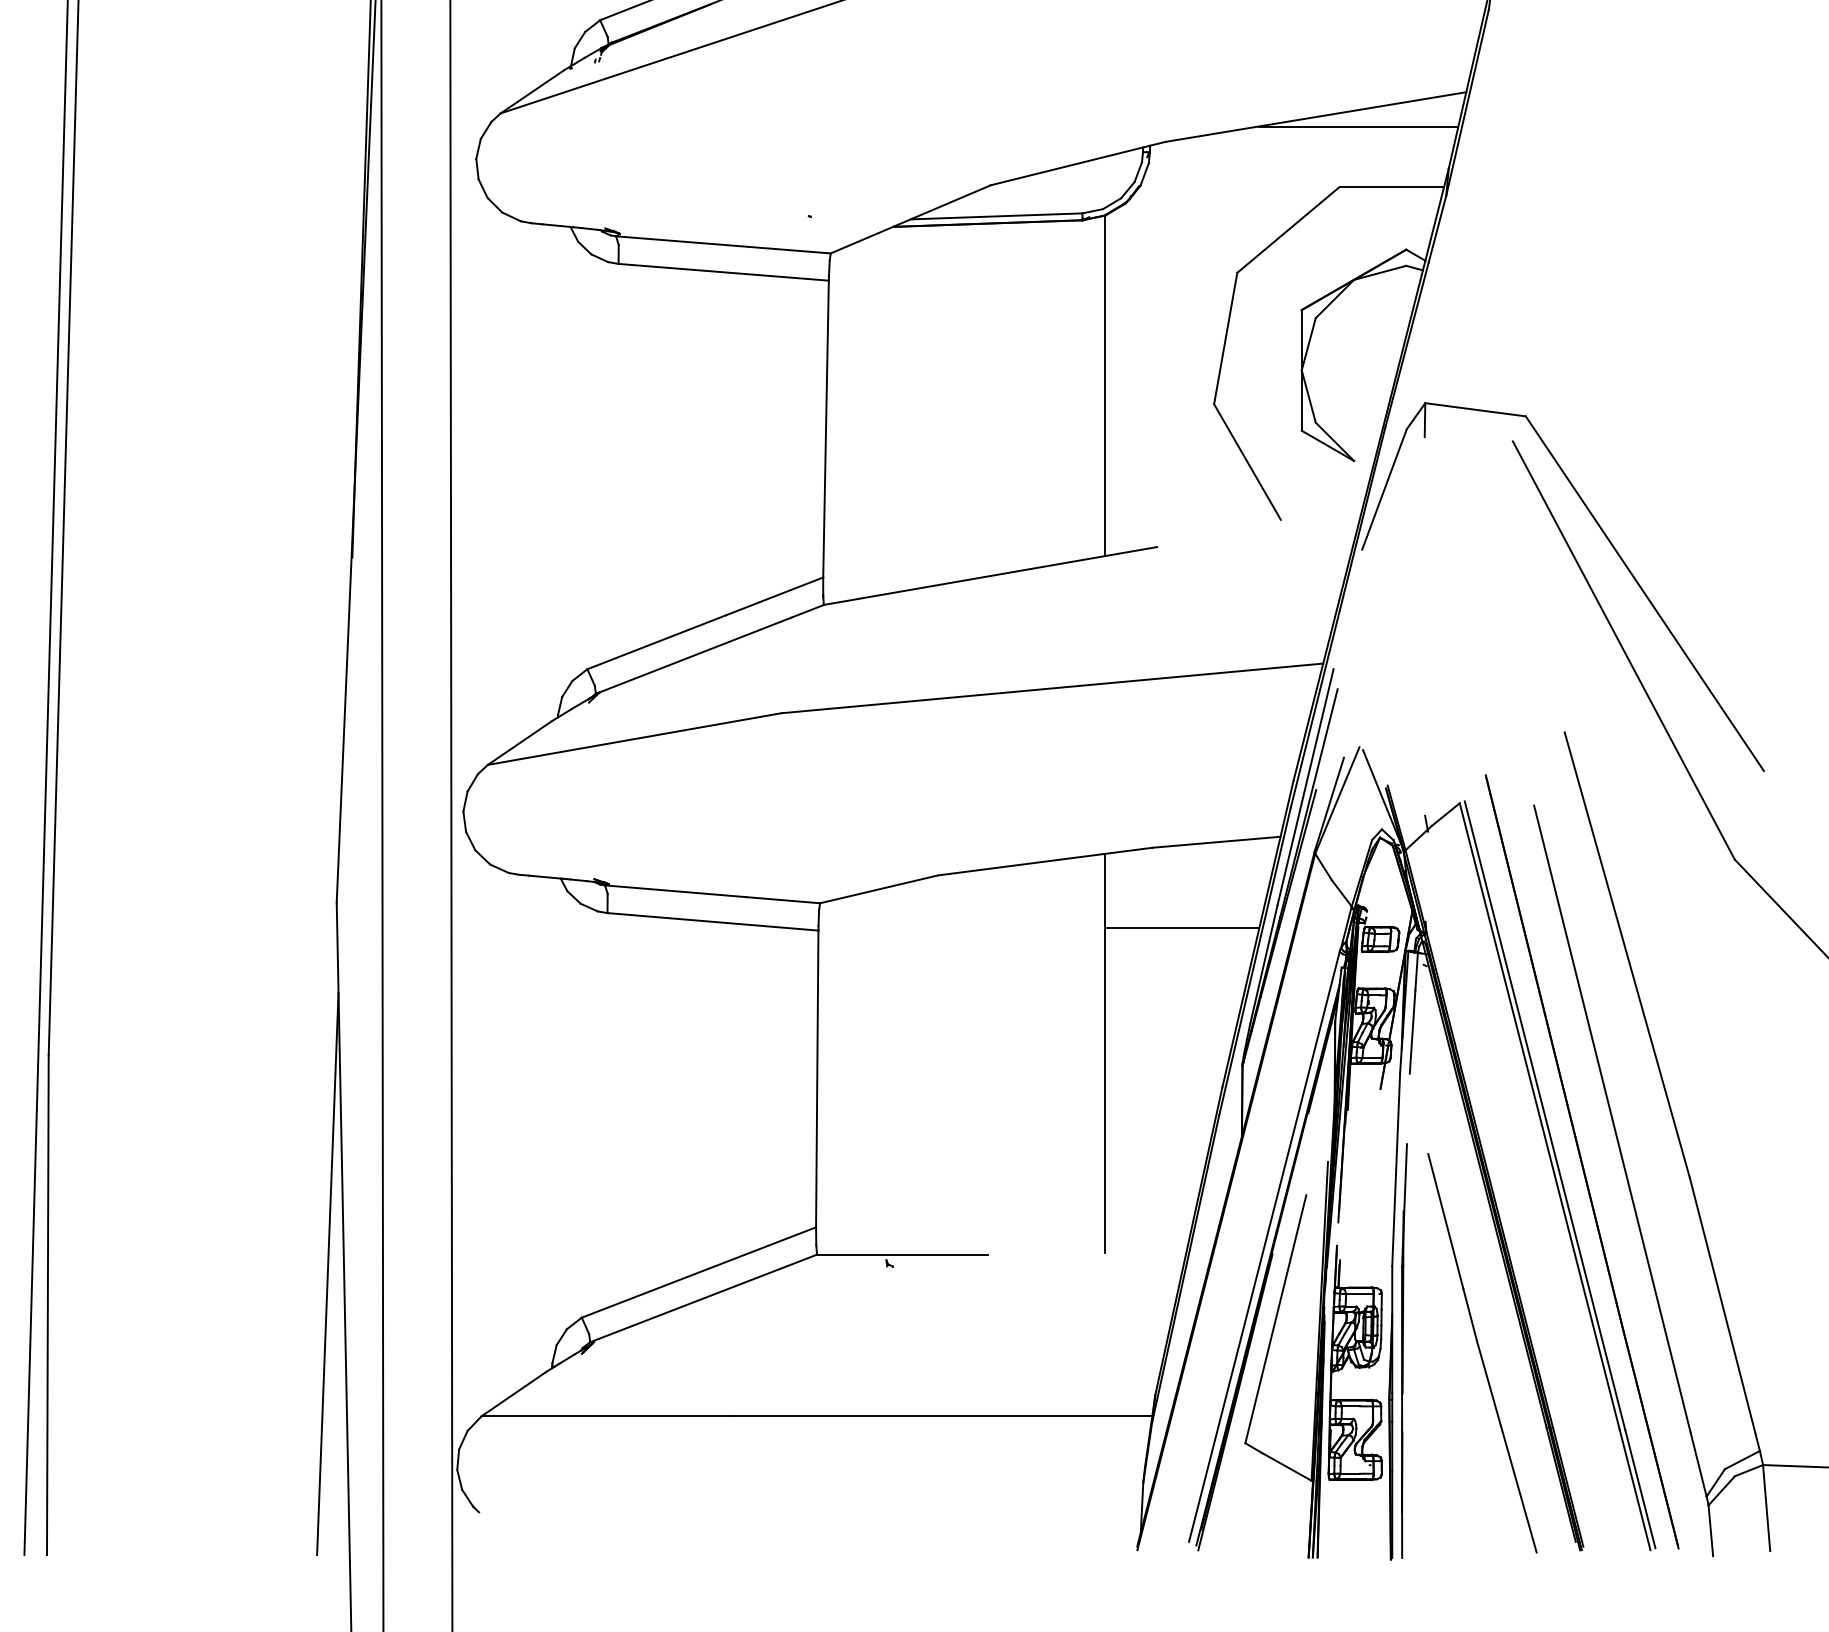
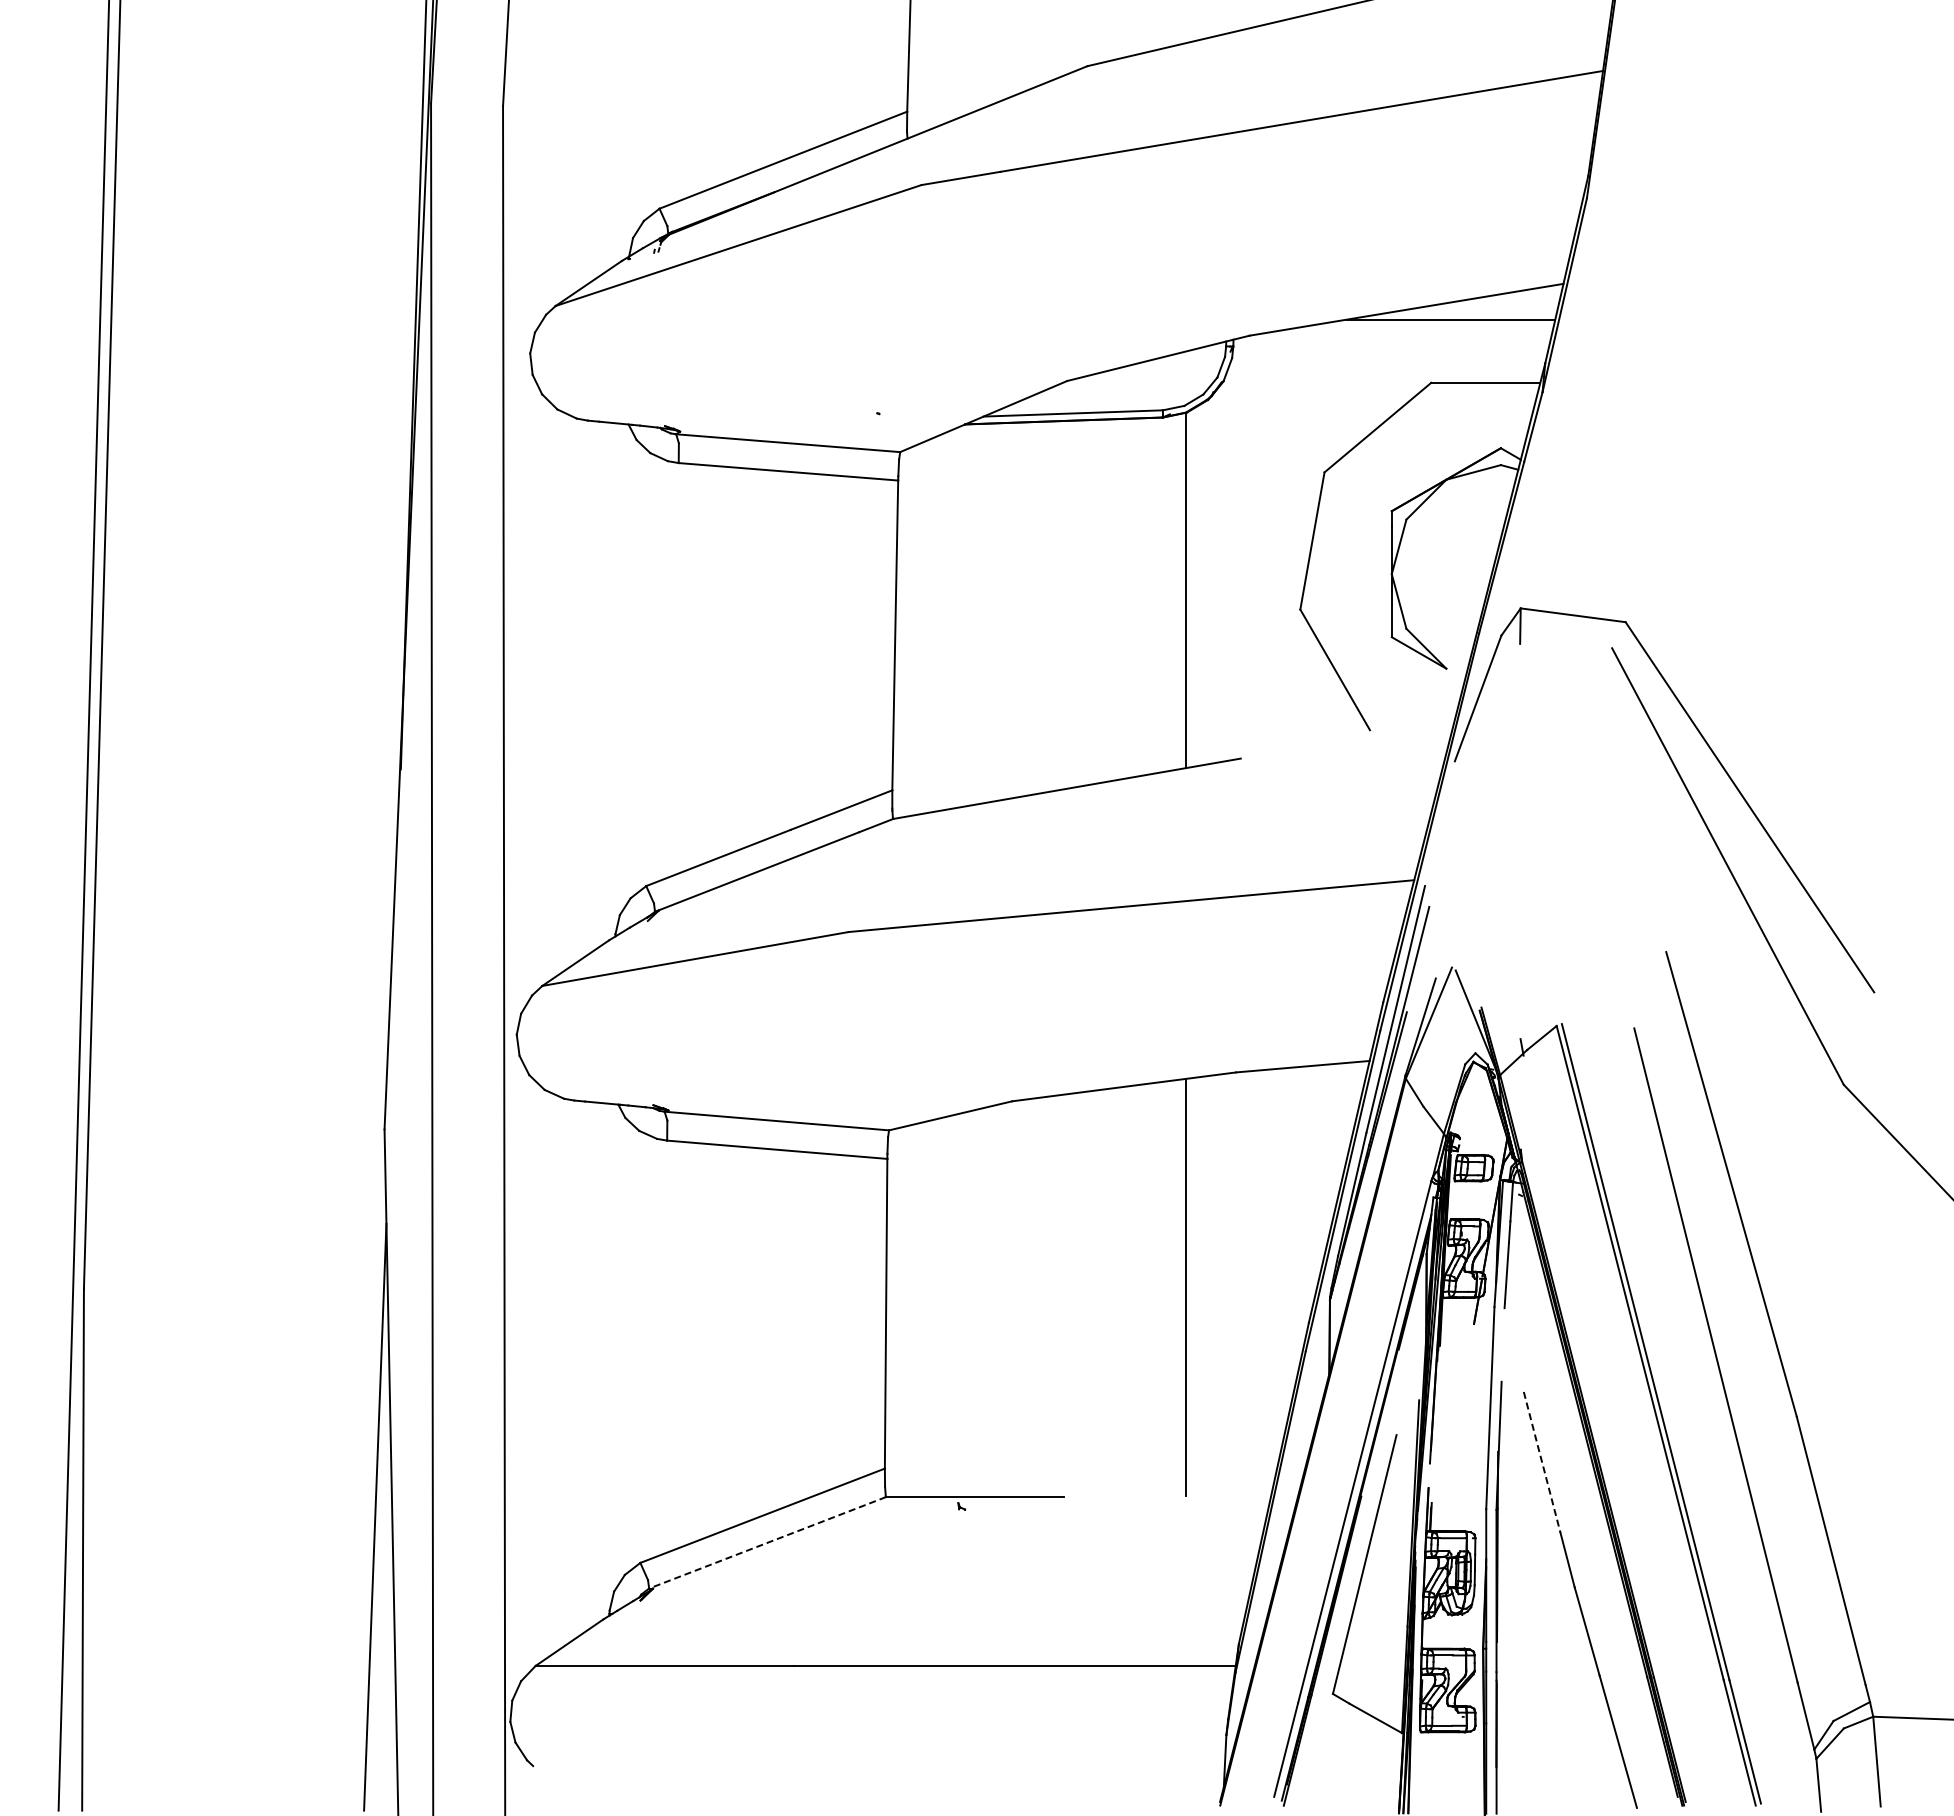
line: (1181, 928) -> (1266, 1156), removed
part: (1582, 1161) -> (1684, 1399), removed
line: (1446, 1221) -> (1542, 1462), solid -> dashed
line: (703, 1298) -> (767, 1542), solid -> dashed

